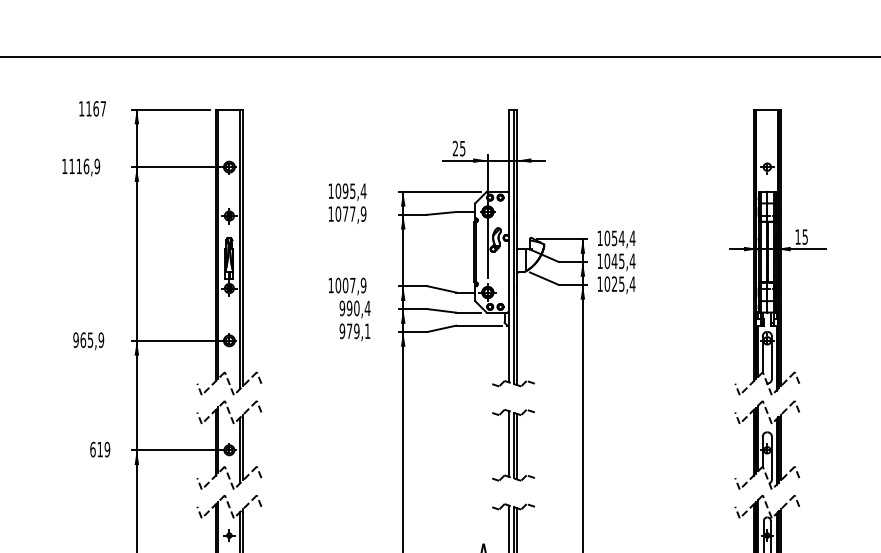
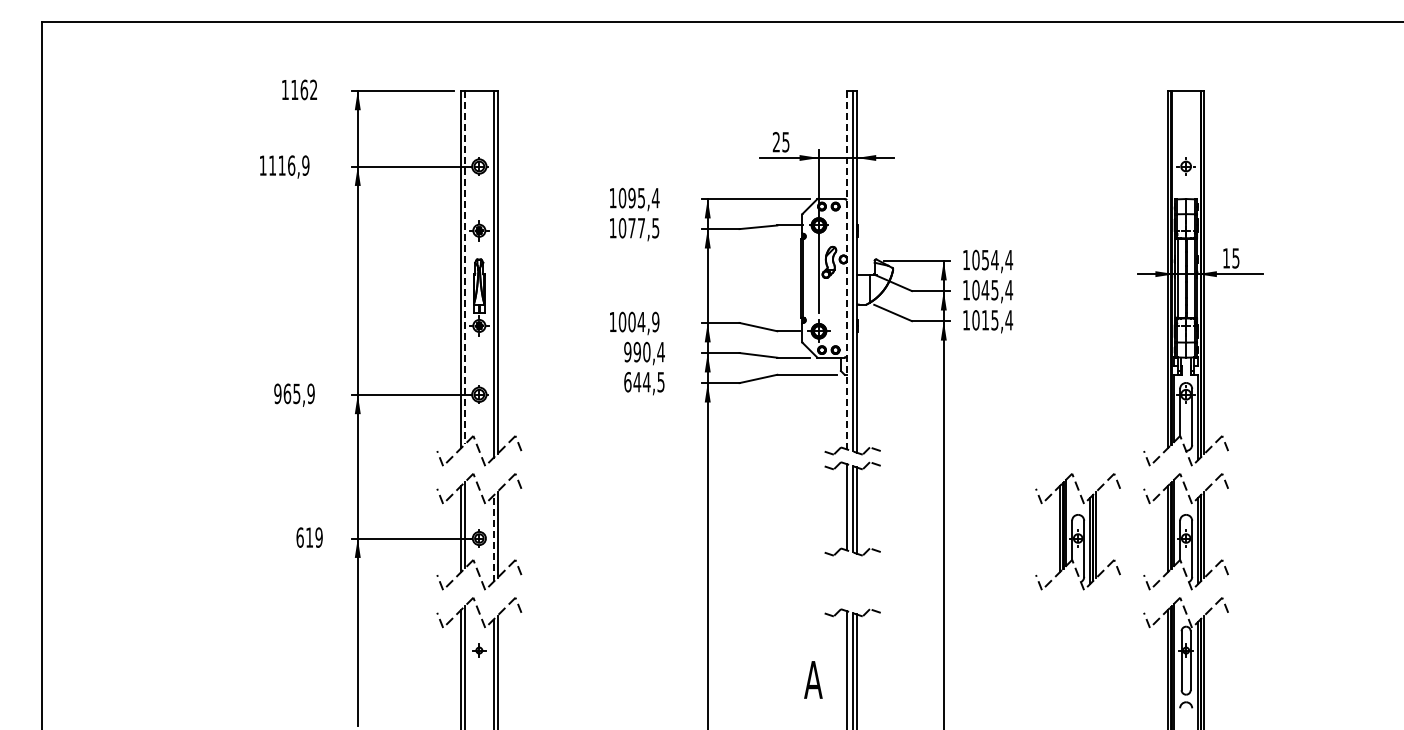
text: (103, 108) -> (313, 89), 1167 -> 1162
text: (363, 214) -> (655, 228), 1077,9 -> 1077,5
line: (218, 244) -> (465, 267), solid -> dashed
line: (508, 246) -> (846, 270), solid -> dashed
text: (613, 284) -> (984, 320), 1025,4 -> 1015,4
text: (352, 285) -> (641, 321), 1007,9 -> 1004,9
text: (355, 331) -> (644, 382), 979,1 -> 644,5
part: (513, 444) -> (852, 508), moved
part: (684, 444) -> (1077, 531), added
line: (240, 450) -> (493, 538), solid -> dashed

